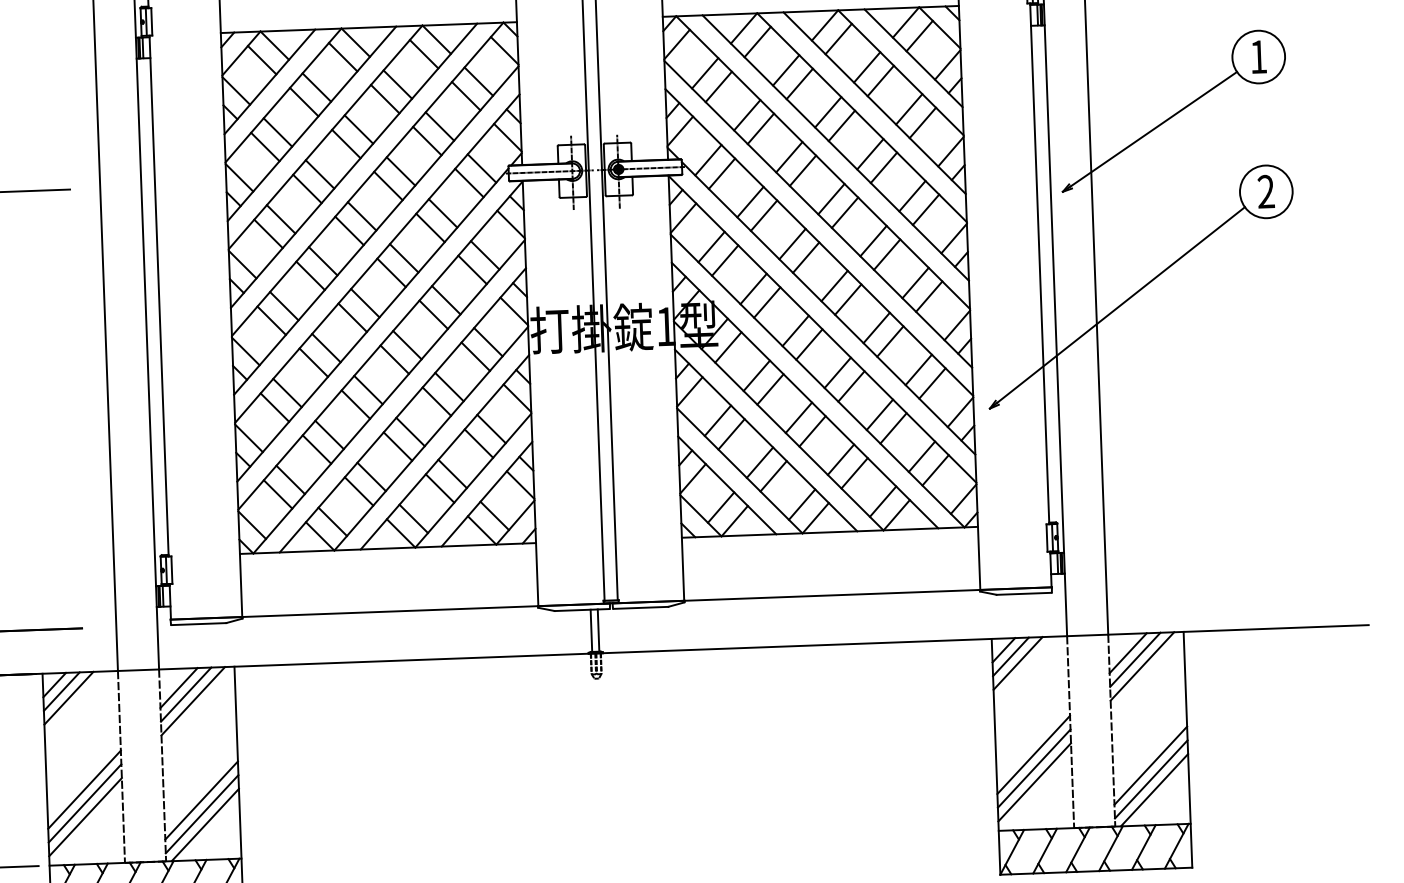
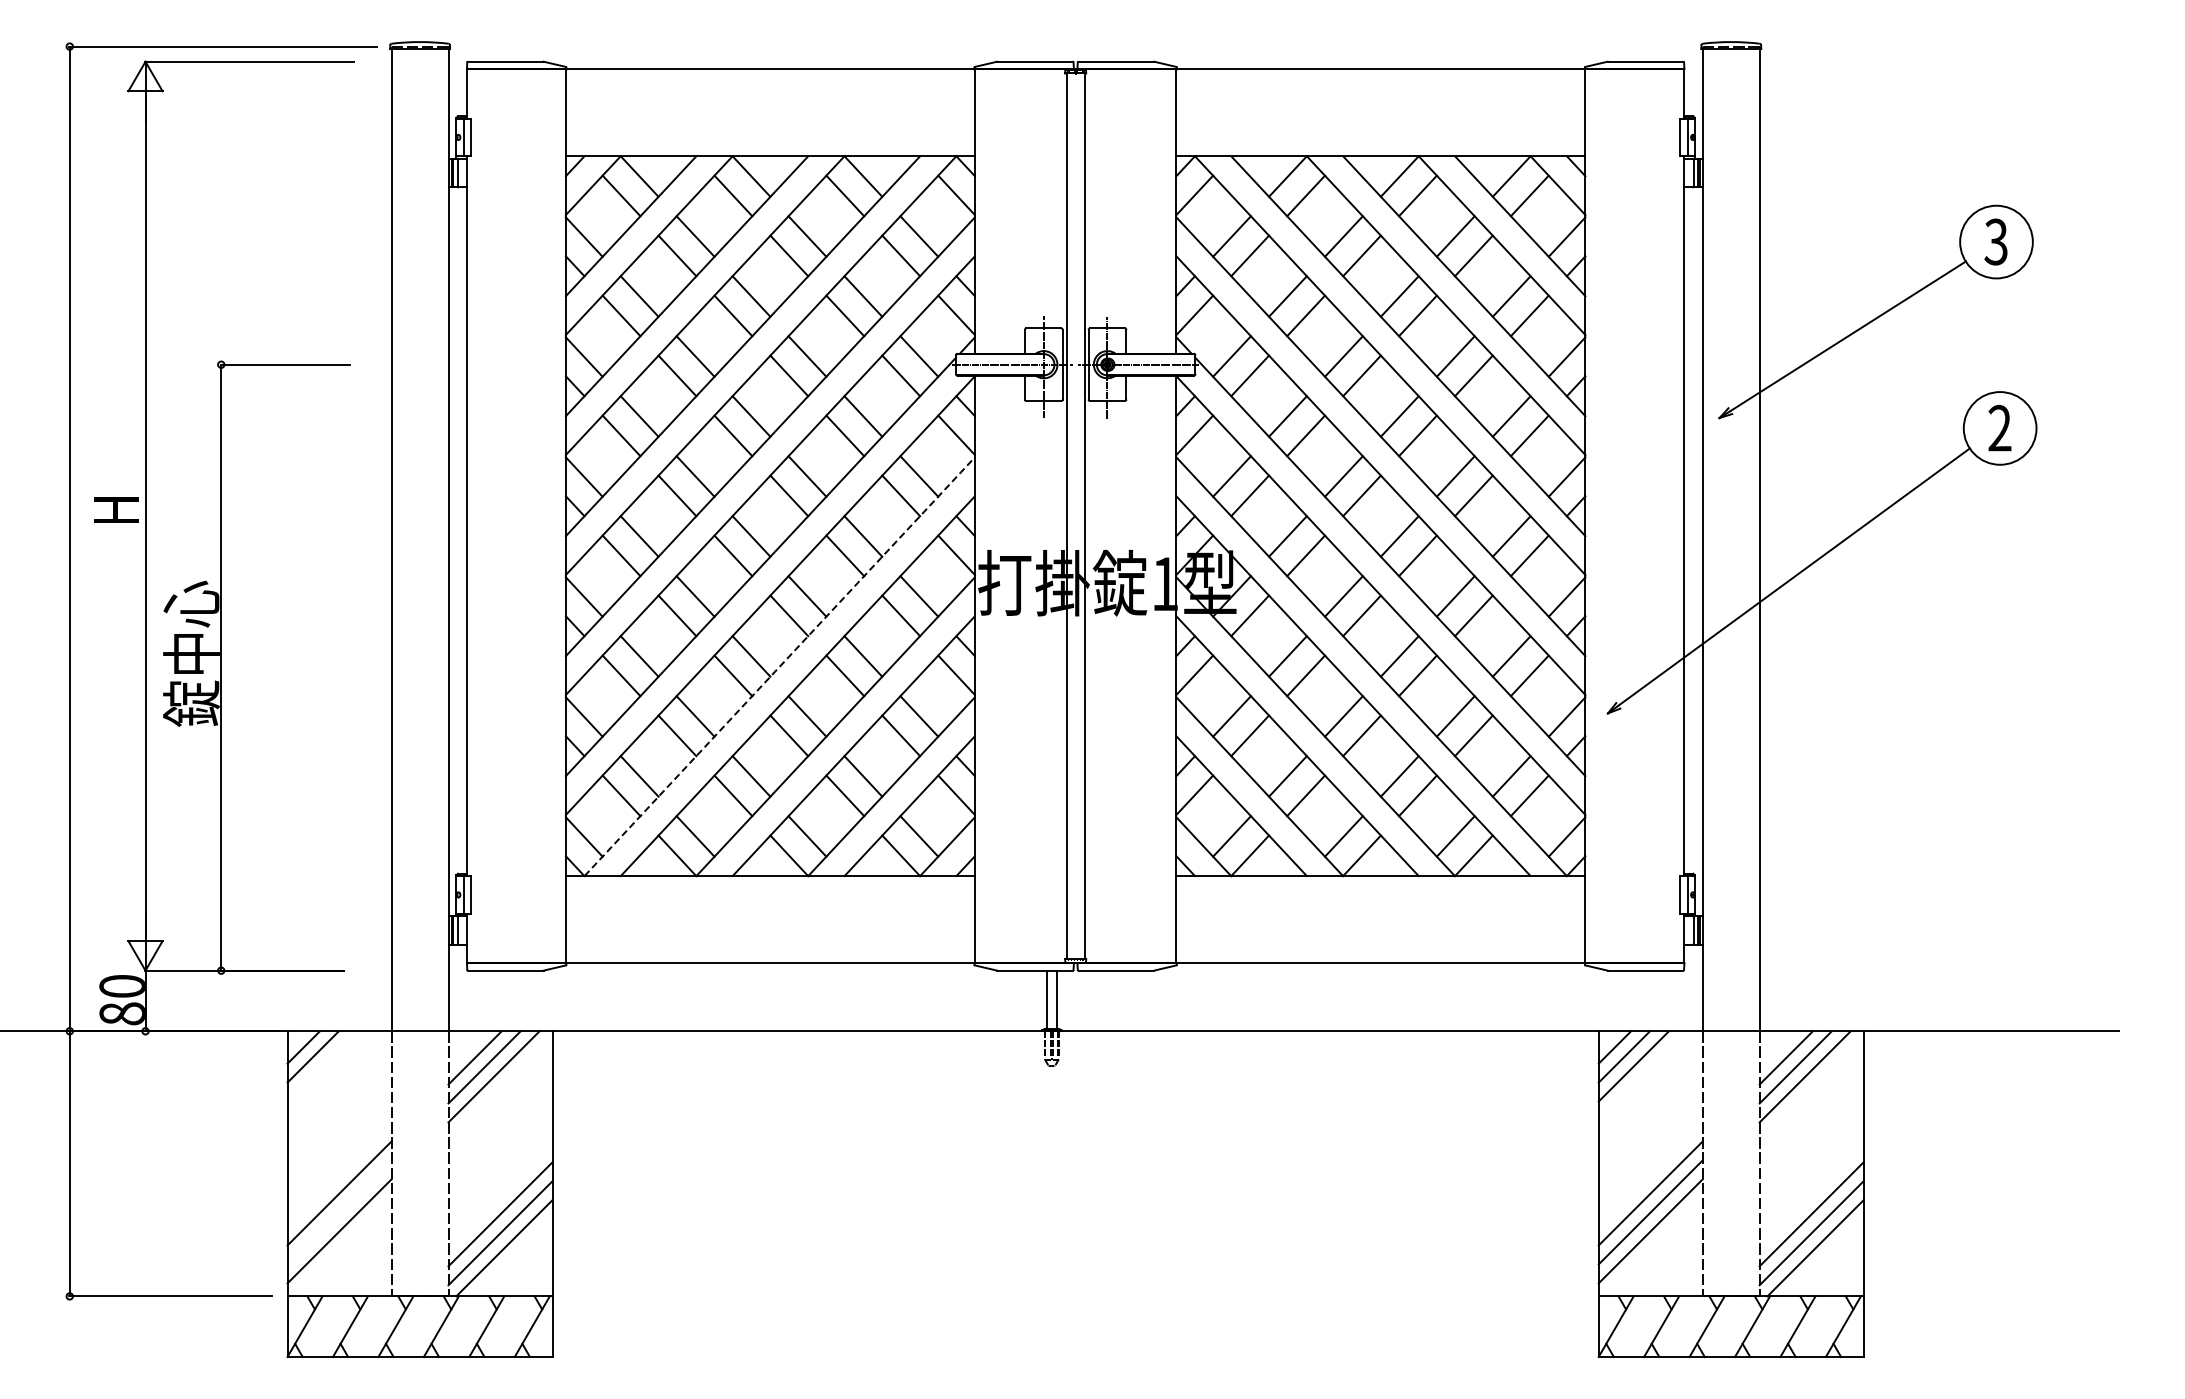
text: (1258, 56) -> (1995, 241), 1 -> 3
line: (389, 396) -> (780, 666), solid -> dashed
line: (68, 698) -> (322, 1066), removed
line: (84, 803) -> (339, 1212), removed

